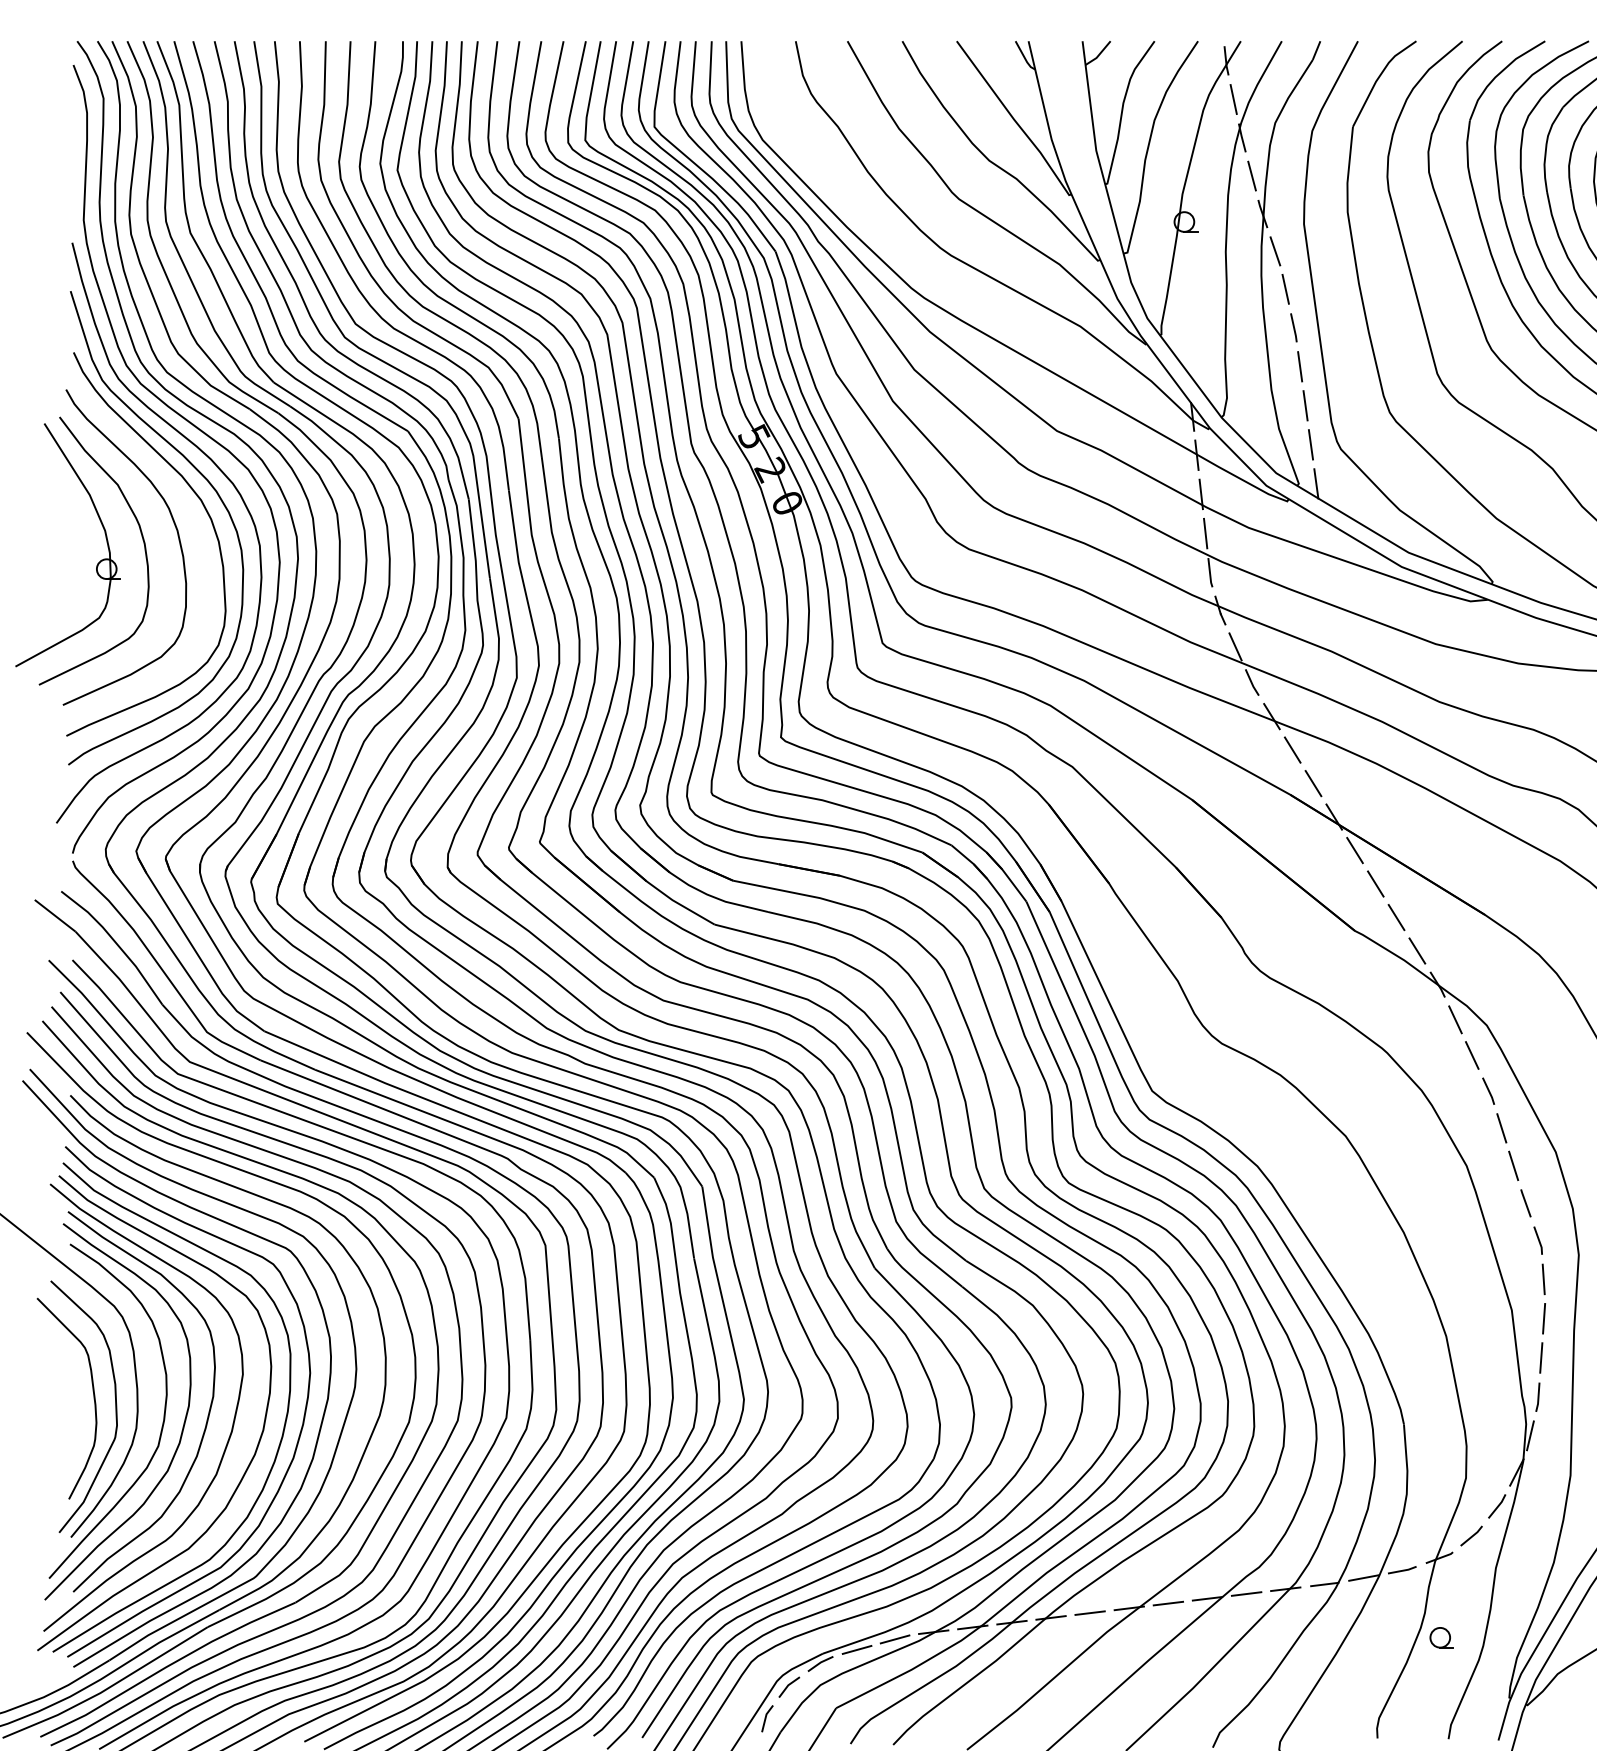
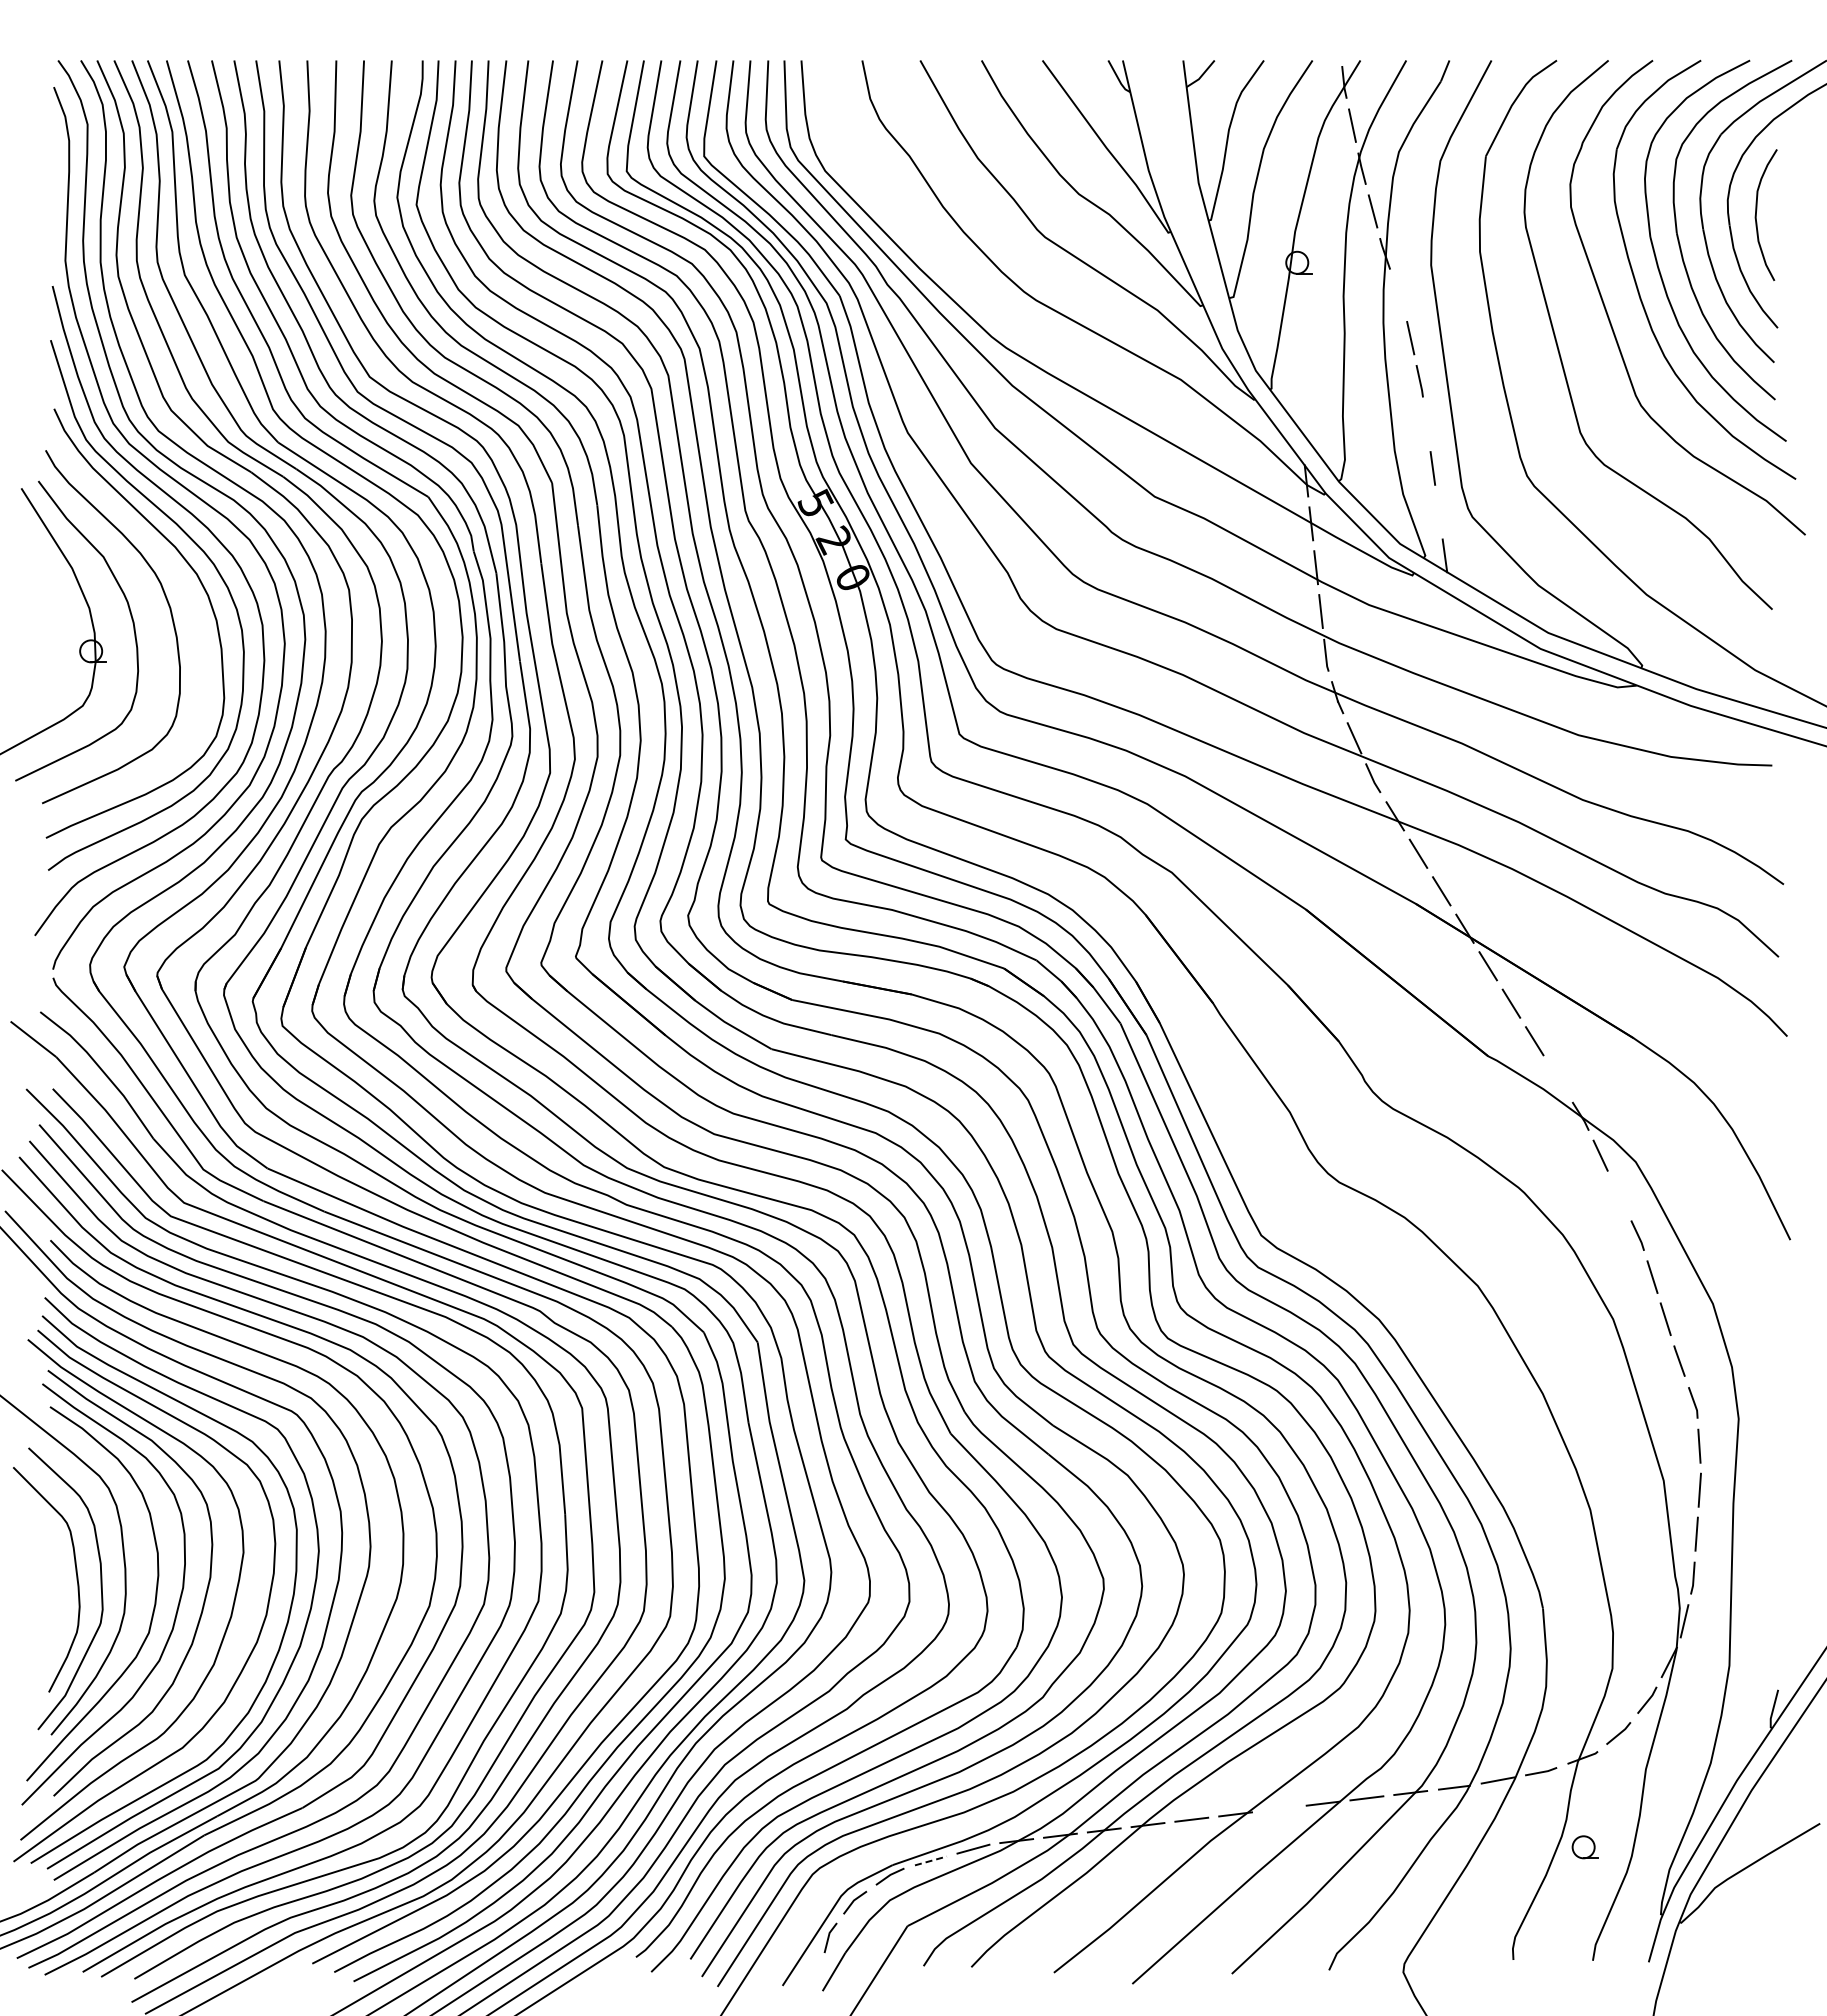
line: (1274, 251) -> (1398, 295), removed
line: (1299, 366) -> (1426, 424), removed
line: (1310, 444) -> (1438, 511), removed
line: (1416, 950) -> (1557, 1078), removed
line: (1472, 1055) -> (1619, 1195), removed
line: (1167, 1603) -> (1278, 1809), removed
line: (856, 1649) -> (930, 1860), solid -> dashed

